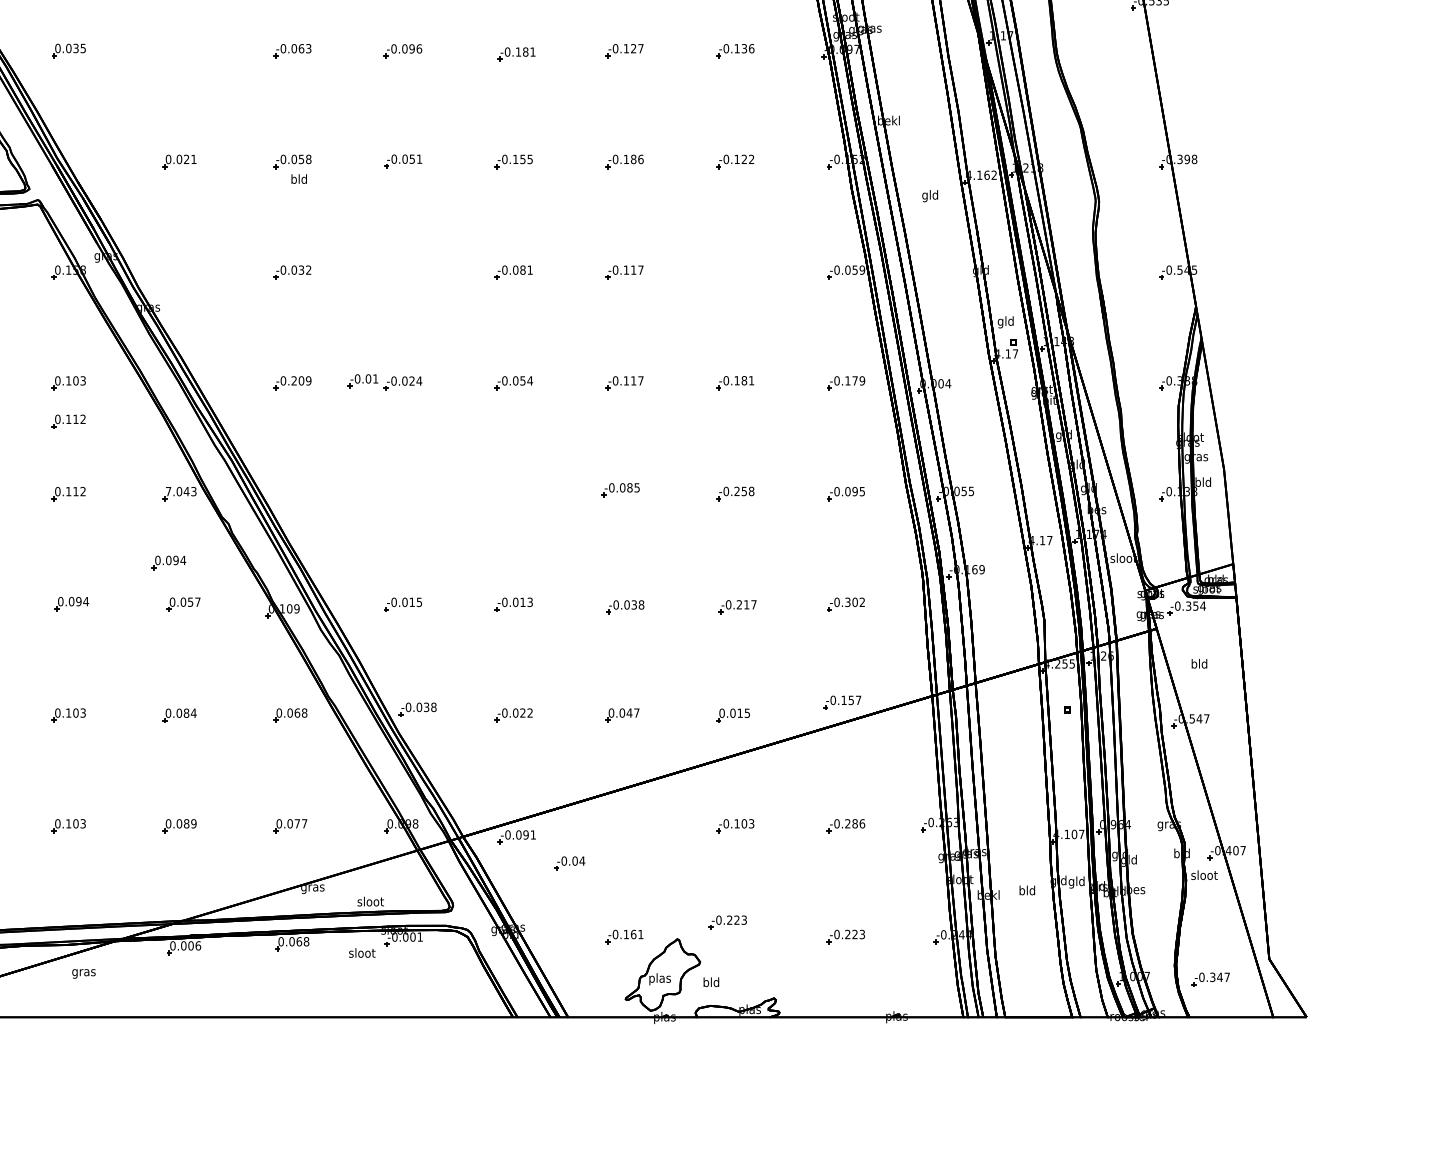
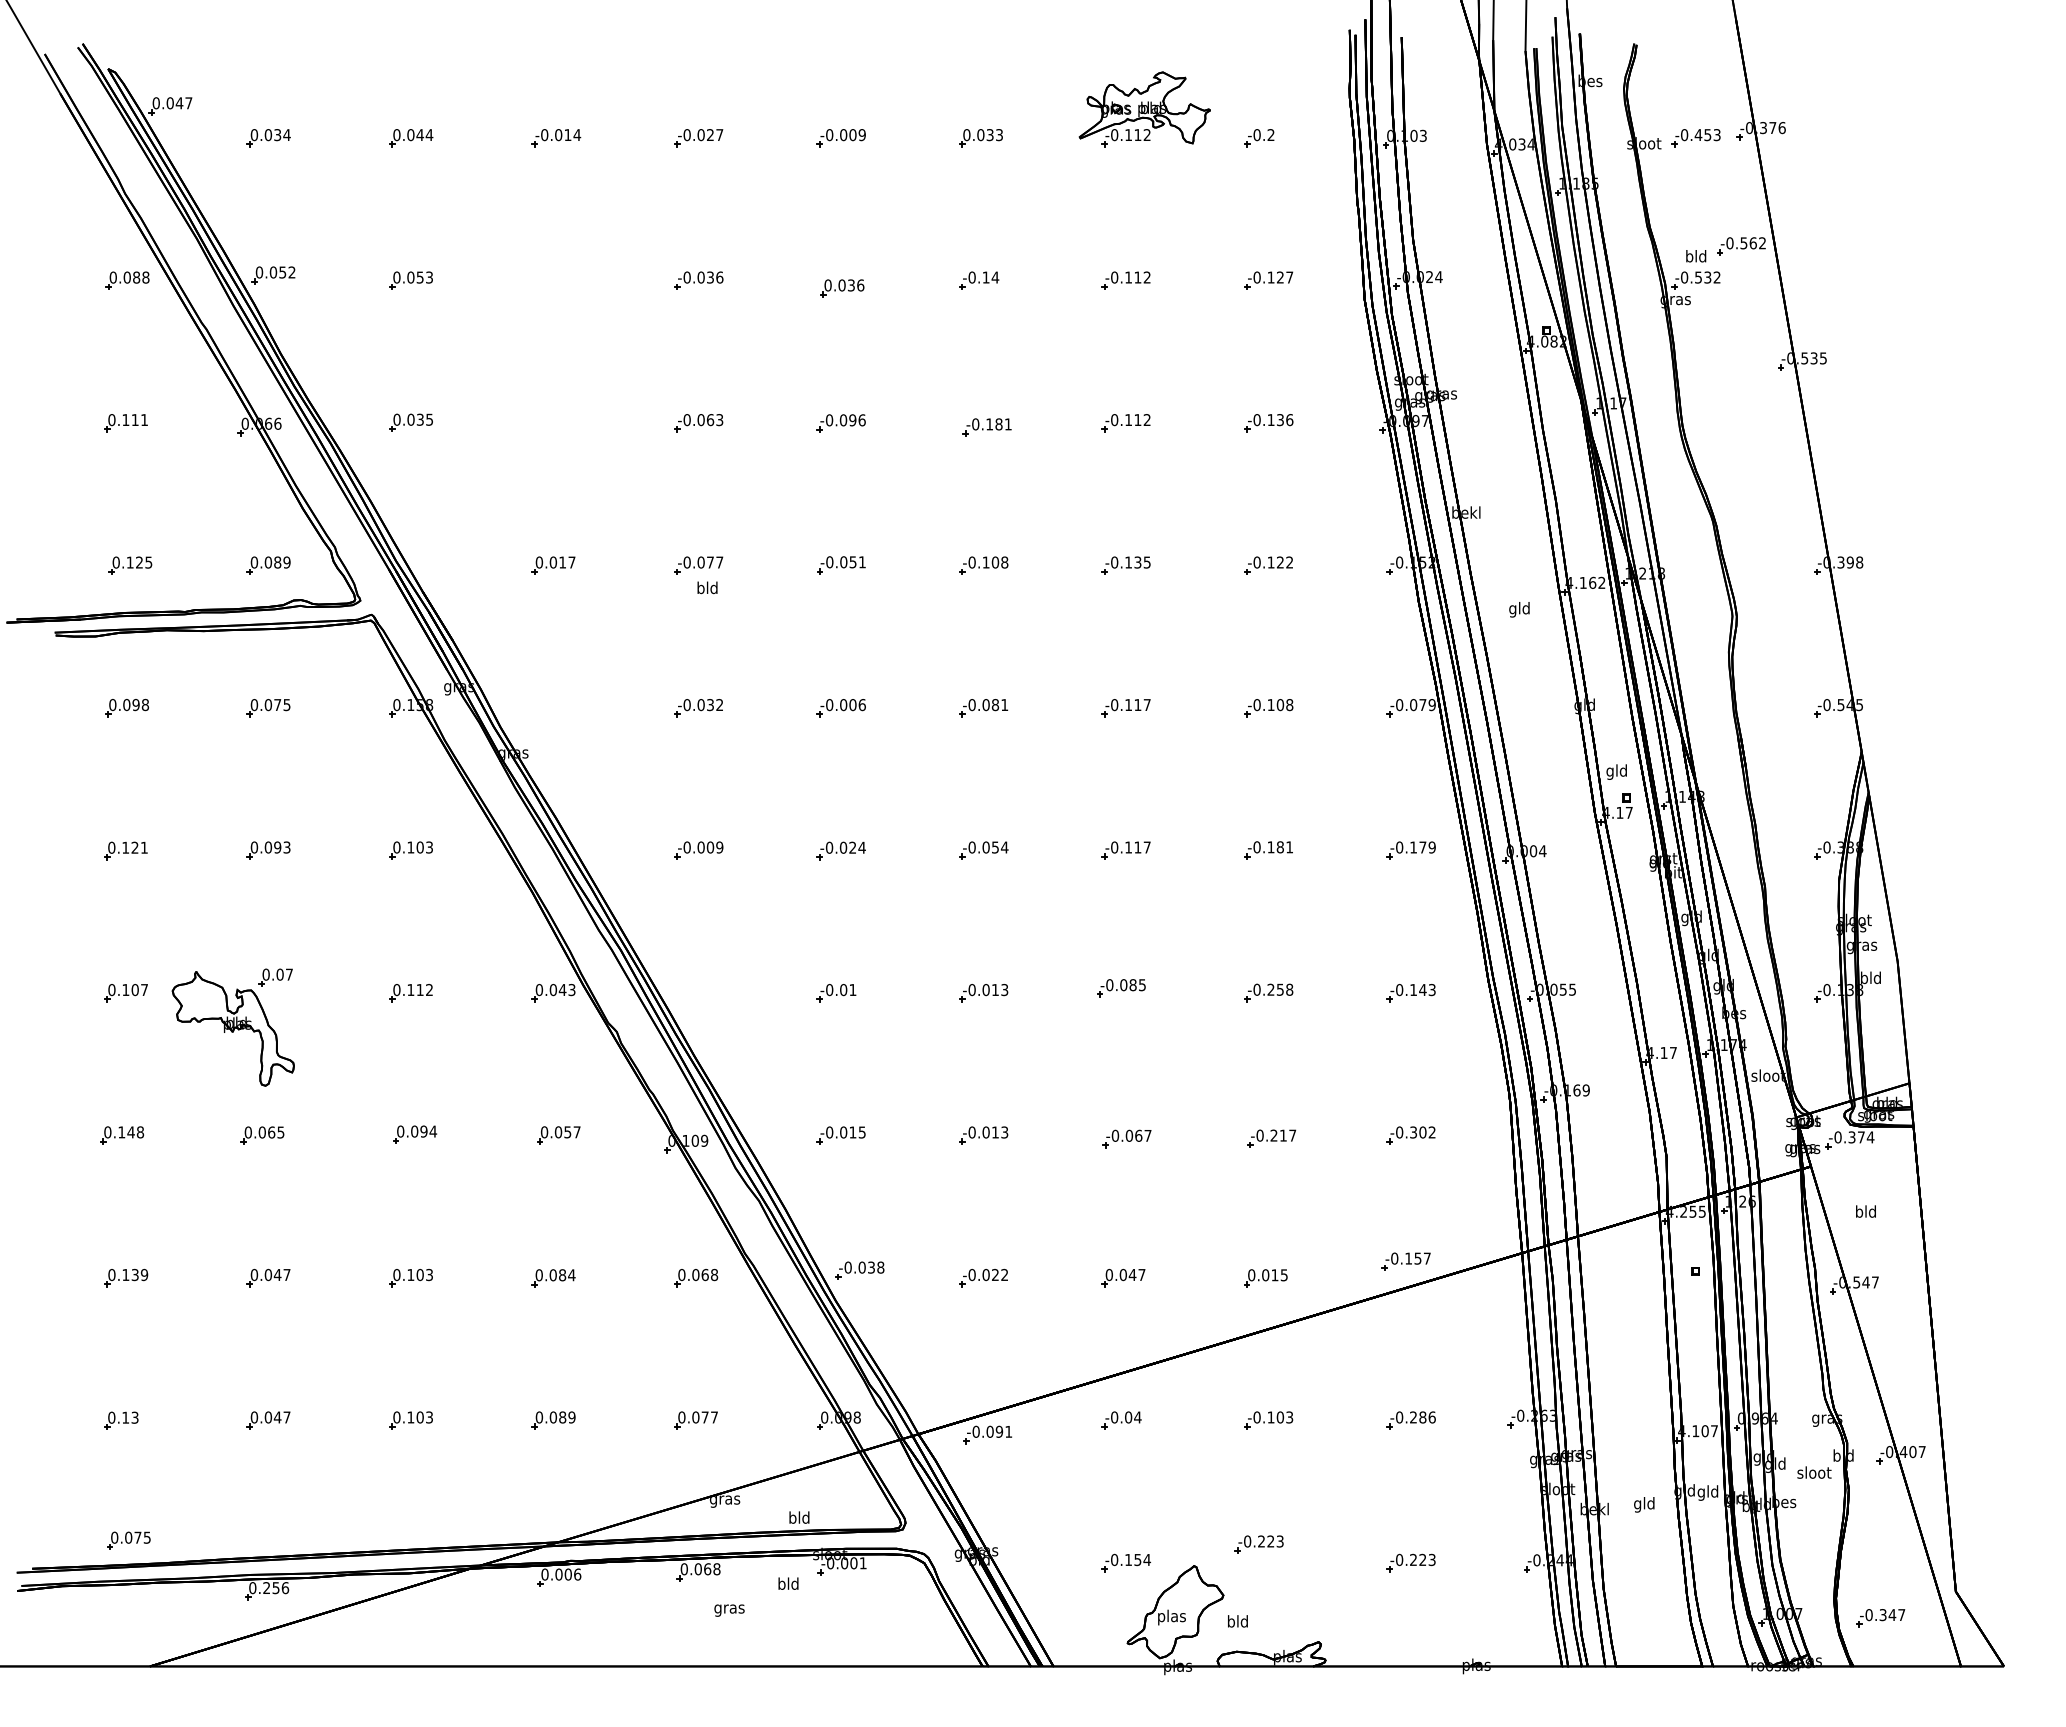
text: (637, 48) -> (1142, 419), -0.127 -> -0.112
text: (190, 159) -> (567, 562), 0.021 -> 0.017
text: (305, 159) -> (715, 562), -0.058 -> -0.077
text: (526, 159) -> (999, 562), -0.155 -> -0.108
text: (637, 159) -> (1142, 562), -0.186 -> -0.135
text: (854, 270) -> (1422, 705), -0.059 -> -0.079
part: (402, 272) -> (840, 708), added
part: (735, 272) -> (1268, 708), added
text: (293, 380) -> (700, 847), -0.209 -> -0.009
part: (362, 381) -> (836, 993), moved
part: (68, 422) -> (410, 900), removed
text: (854, 491) -> (1422, 989), -0.095 -> -0.143
text: (168, 492) -> (539, 990), 7.043 -> 0.043
part: (513, 494) -> (983, 993), added
part: (169, 562) -> (540, 1081), removed
text: (638, 604) -> (1143, 1135), -0.038 -> -0.067
text: (1195, 606) -> (1860, 1137), -0.354 -> -0.374
part: (569, 863) -> (1121, 1420), moved
text: (1204, 875) -> (1814, 1472), moved
text: (1021, 891) -> (1637, 1504), bld -> gld
text: (370, 901) -> (799, 1517), sloot -> bld
text: (637, 934) -> (1142, 1559), -0.161 -> -0.154
text: (362, 952) -> (788, 1583), sloot -> bld
text: (83, 973) -> (729, 1610), moved

